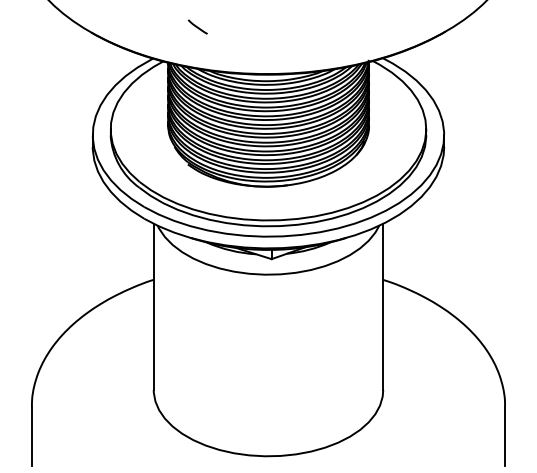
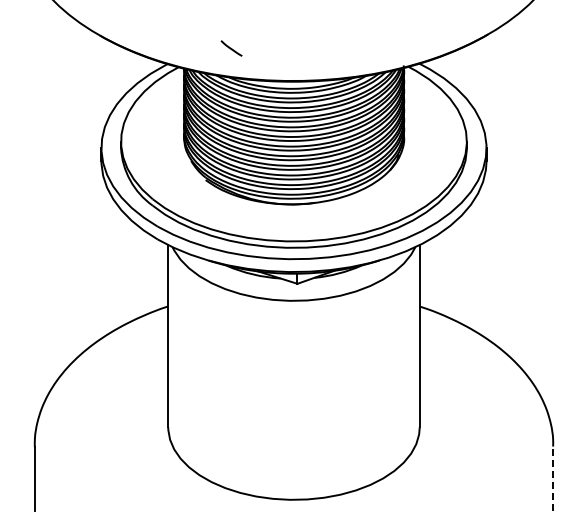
line: (197, 27) -> (231, 48), moved
line: (505, 436) -> (553, 478), solid -> dashed

